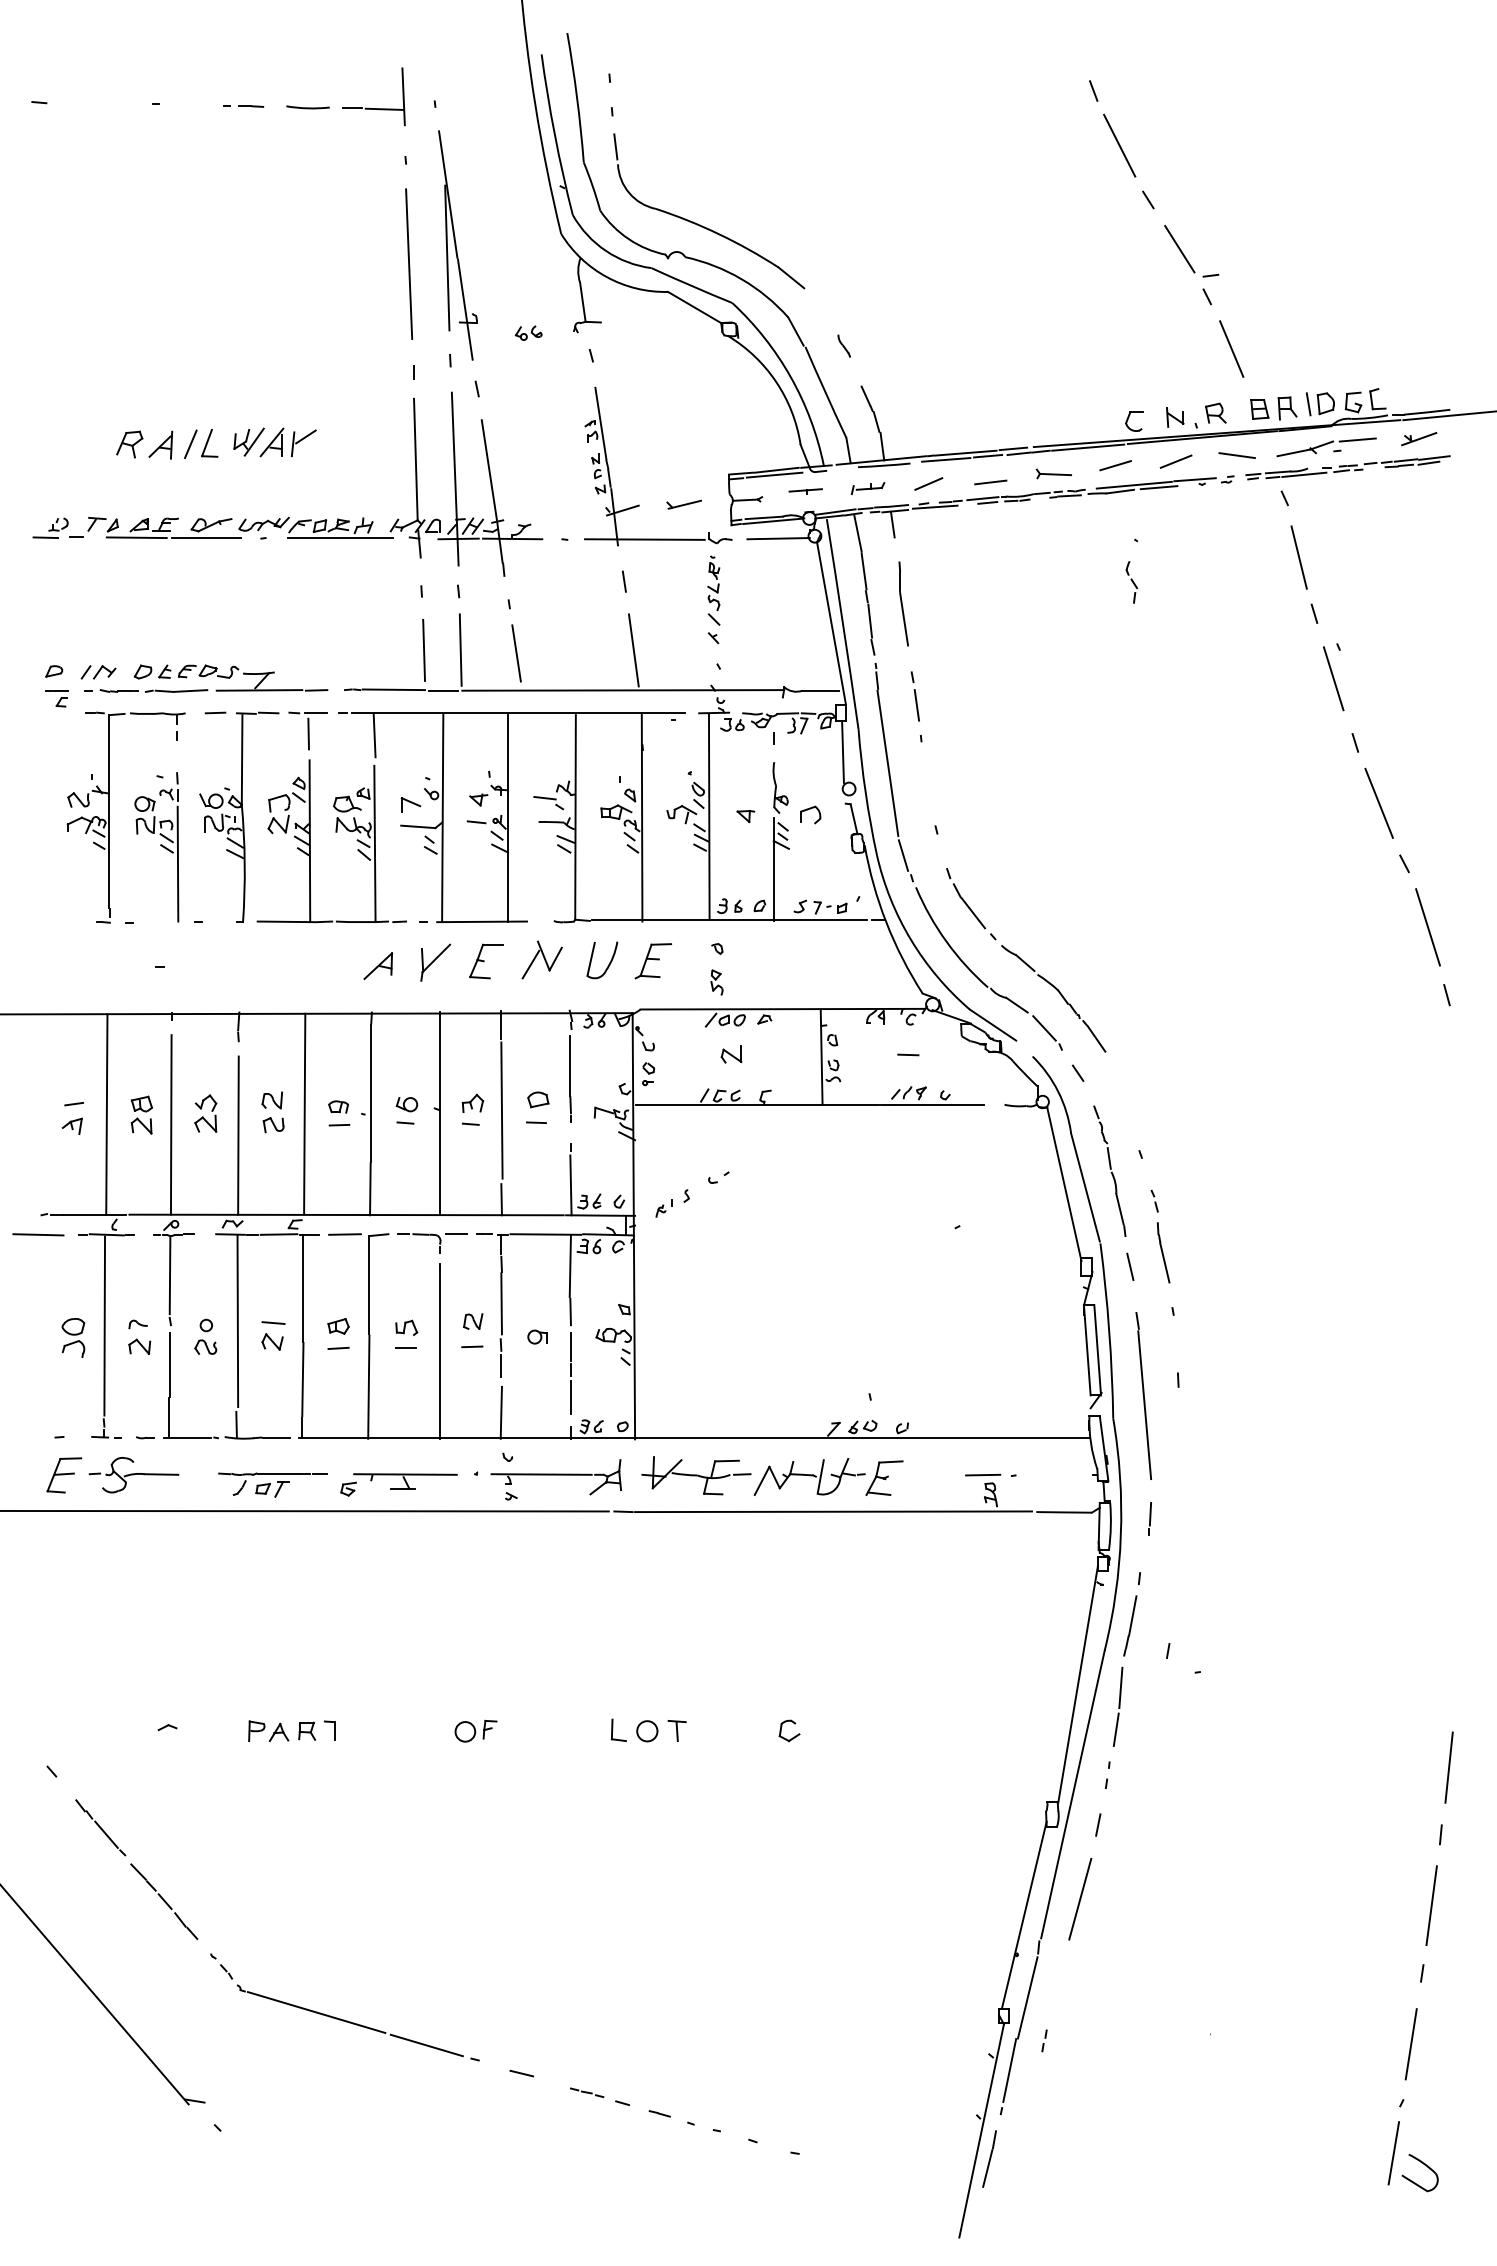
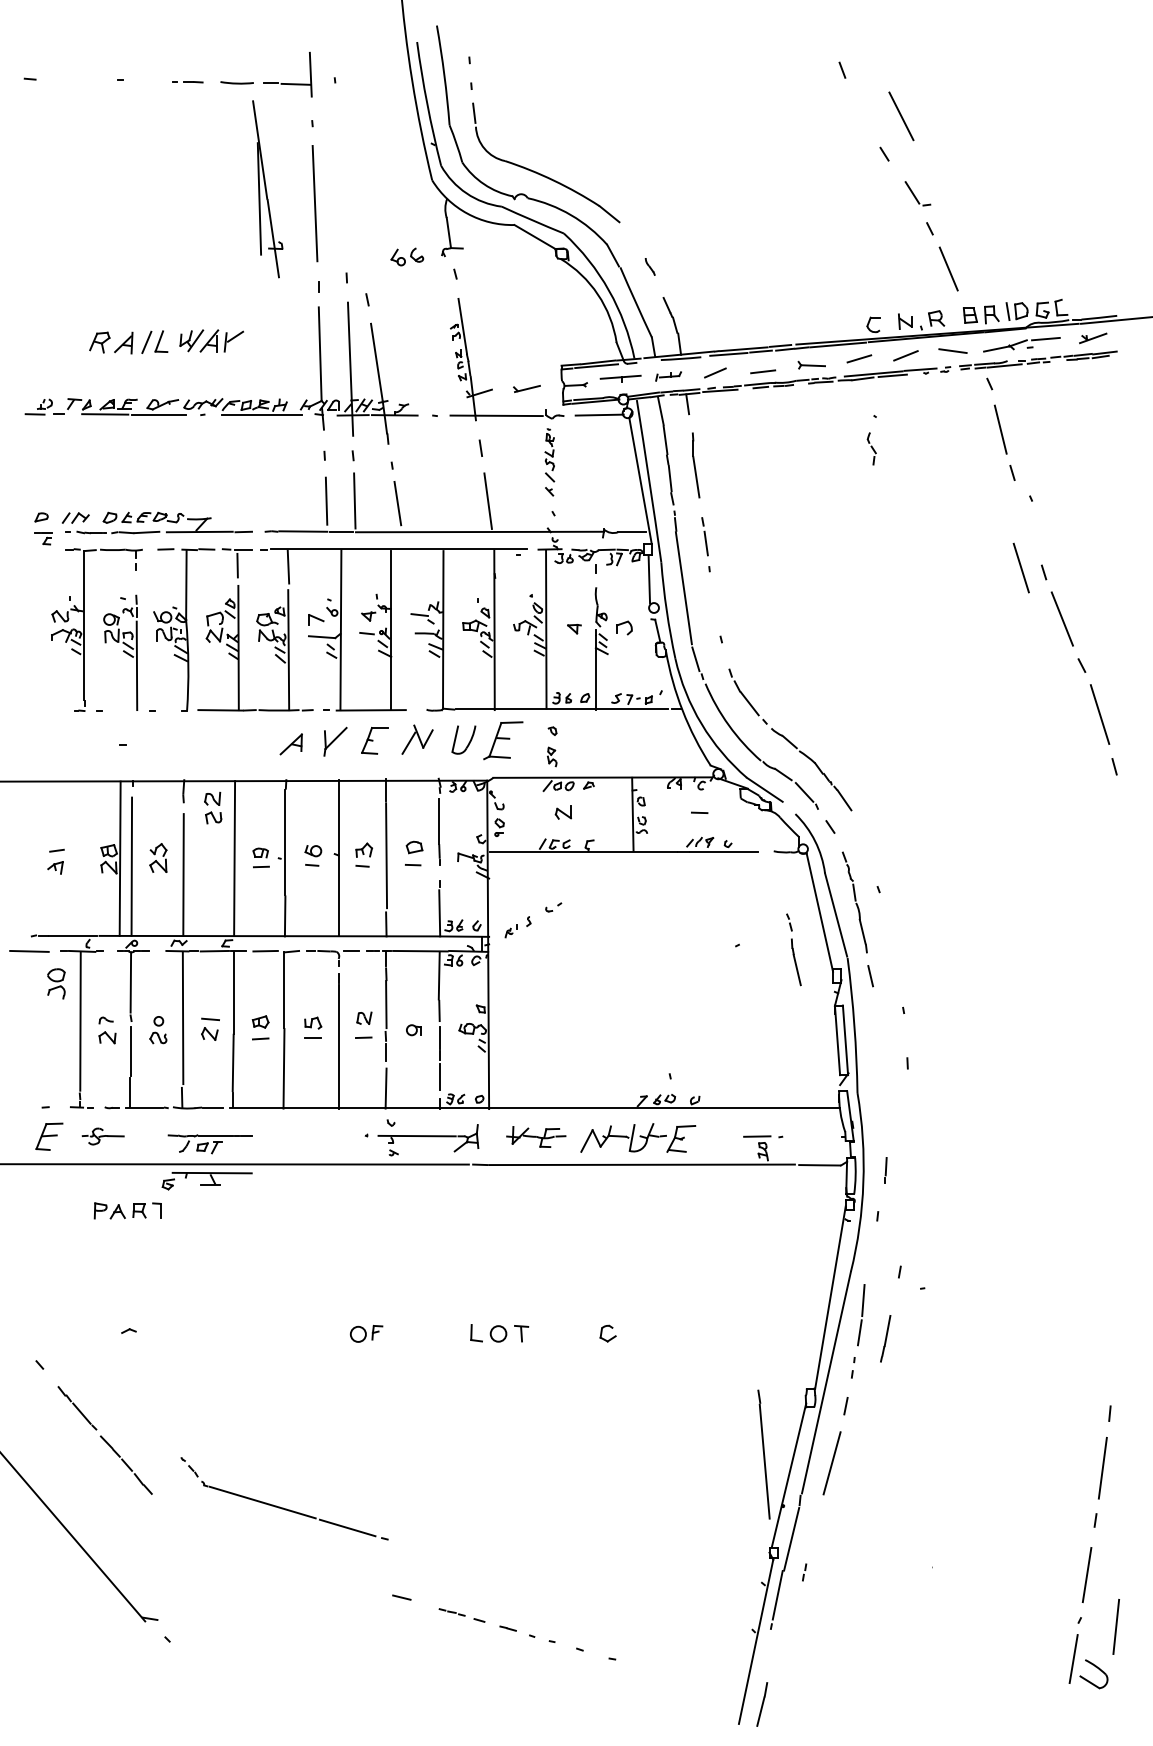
line: (1119, 145) -> (901, 116), moved
part: (457, 245) -> (267, 189), moved
part: (1191, 251) -> (917, 193), size x0.6
part: (527, 332) -> (406, 256), size x1.6
part: (805, 491) -> (620, 378), size x1.6
line: (1332, 678) -> (1020, 567), moved
part: (652, 961) -> (502, 740), size x1.4
part: (273, 1111) -> (213, 807), moved
line: (105, 1114) -> (119, 858), moved
part: (1159, 1236) -> (793, 949), moved
part: (73, 1337) -> (56, 983), moved
line: (1143, 1395) -> (763, 1454), moved
part: (134, 1475) -> (103, 1136), size x0.6
part: (695, 1475) -> (535, 1136), size x0.7
part: (398, 1485) -> (206, 1181), moved
line: (1130, 1625) -> (885, 1338), moved
part: (291, 1730) -> (127, 1210), moved
line: (1448, 1767) -> (1115, 1626), moved
part: (339, 2017) -> (280, 1506), moved
line: (989, 2159) -> (762, 1704), moved

